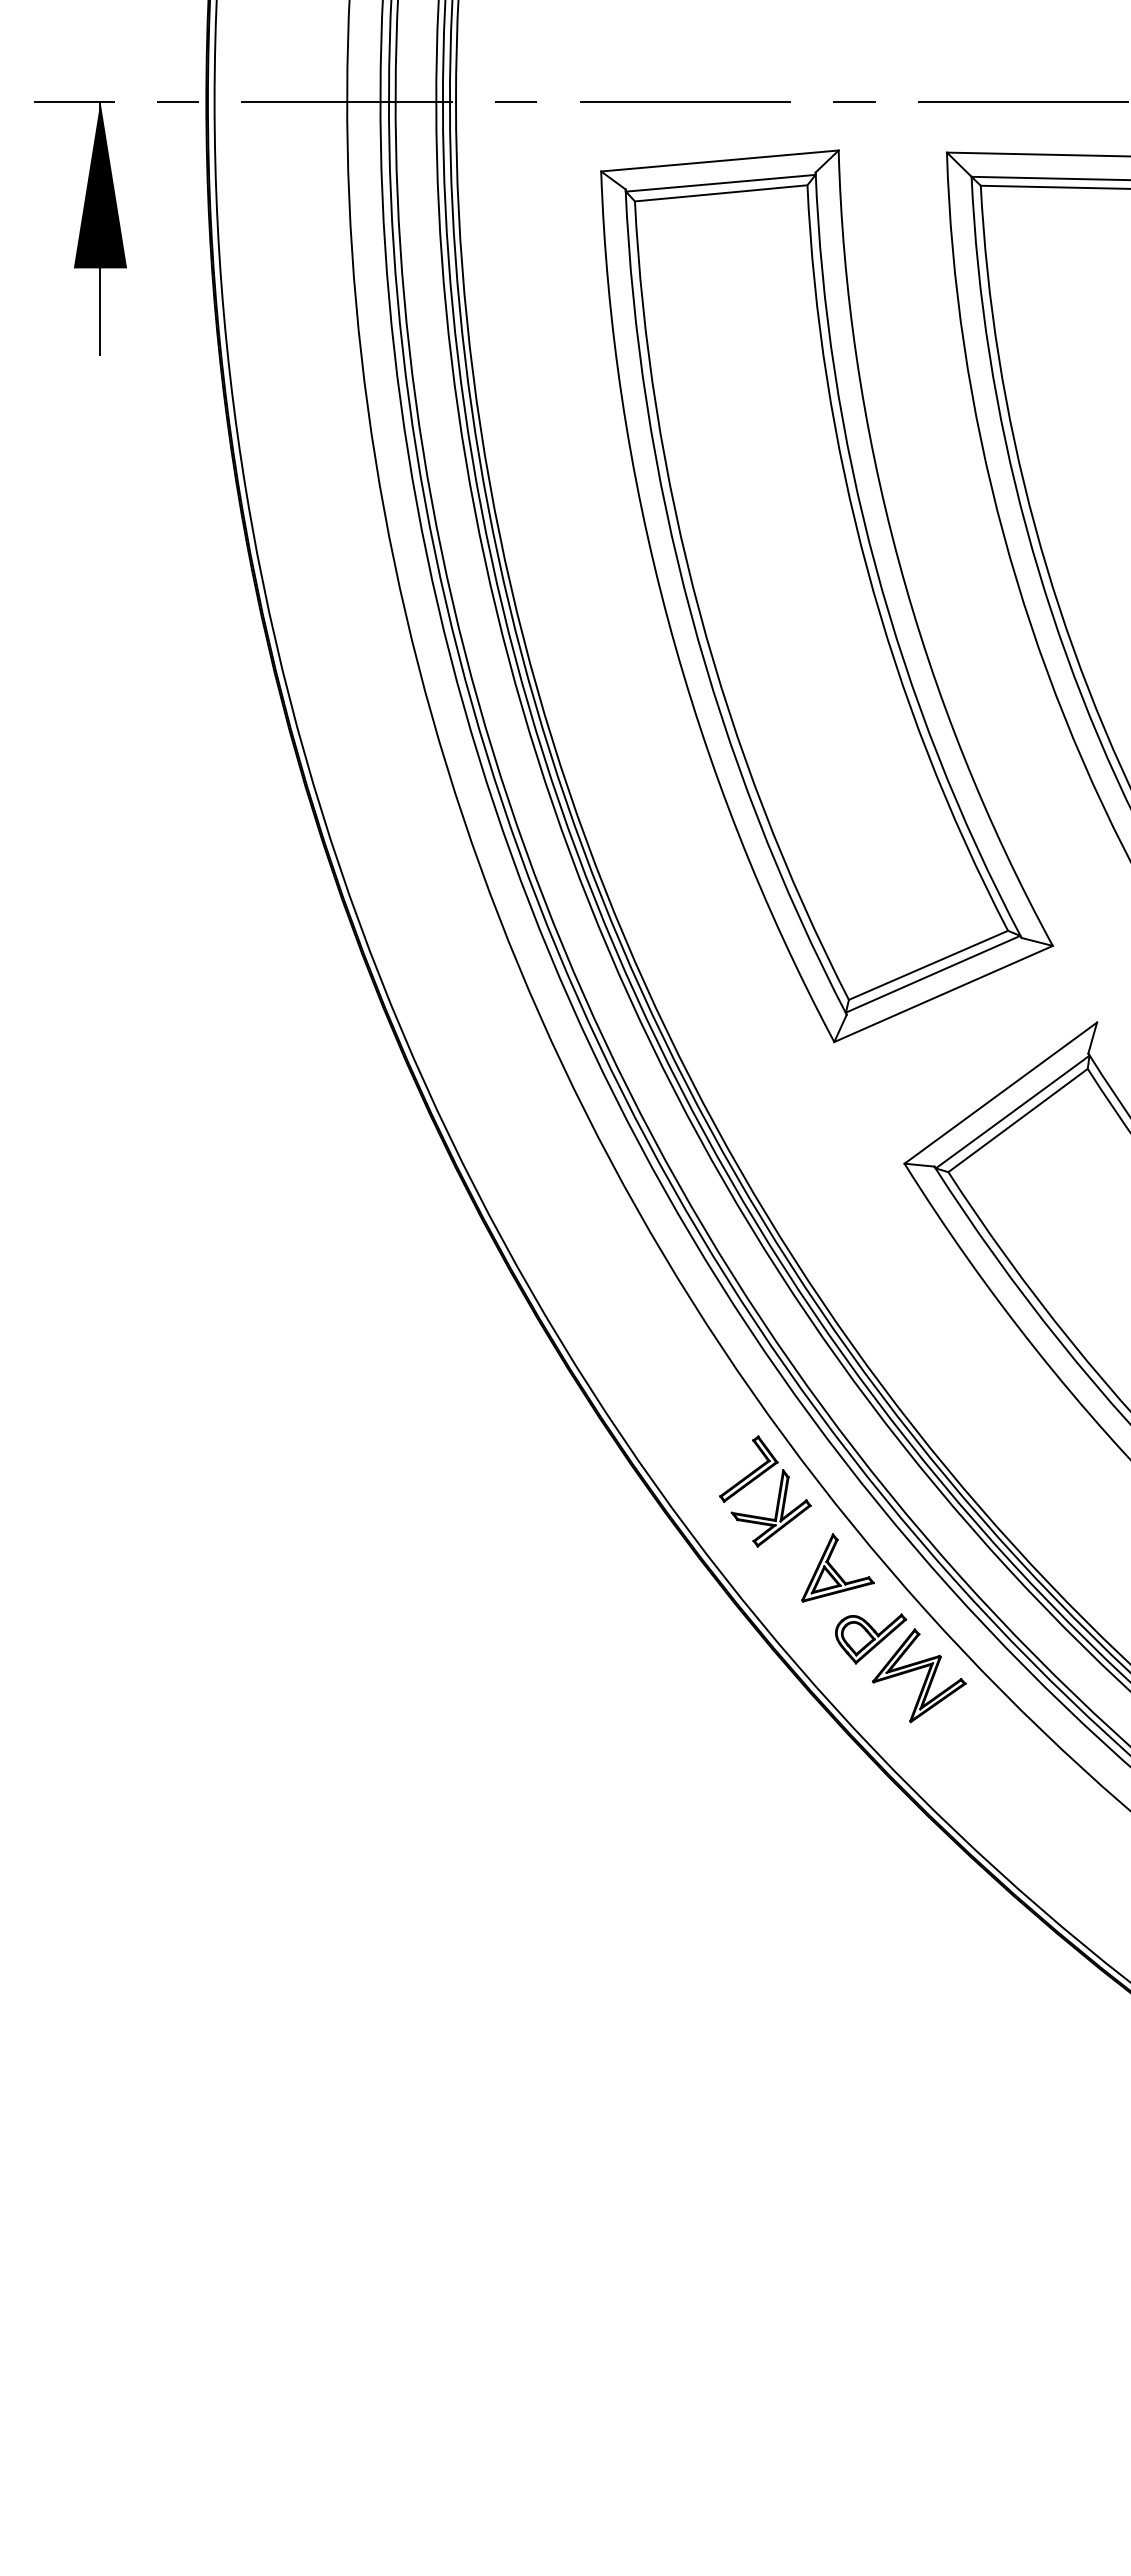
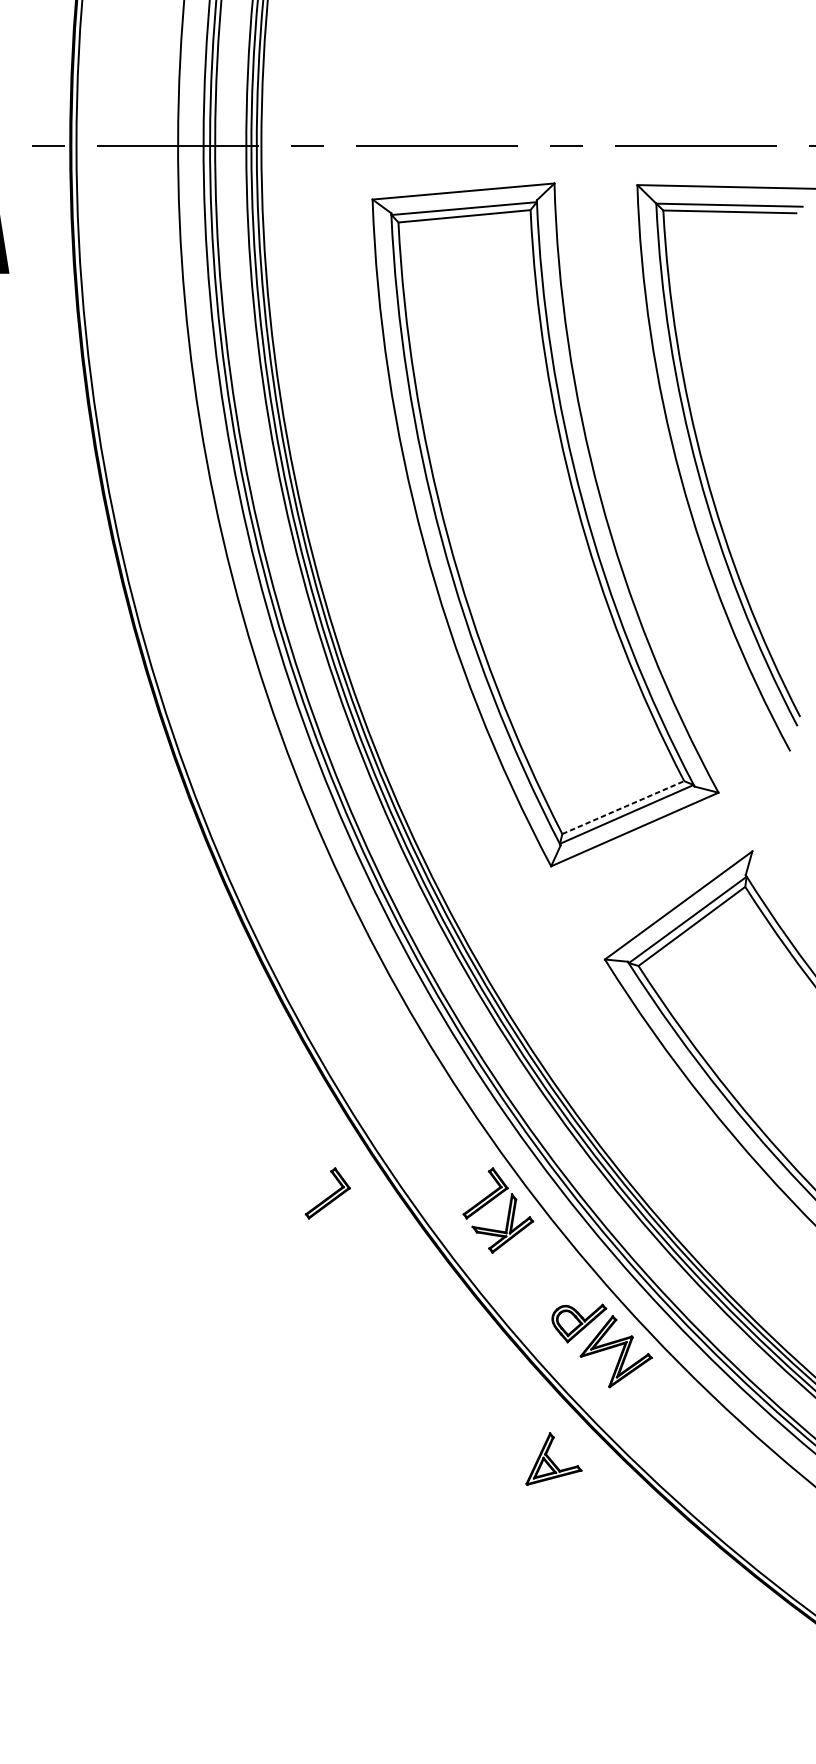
line: (928, 965) -> (623, 807), solid -> dashed
part: (542, 1468) -> (327, 1192), added
part: (837, 1567) -> (553, 1458), moved

